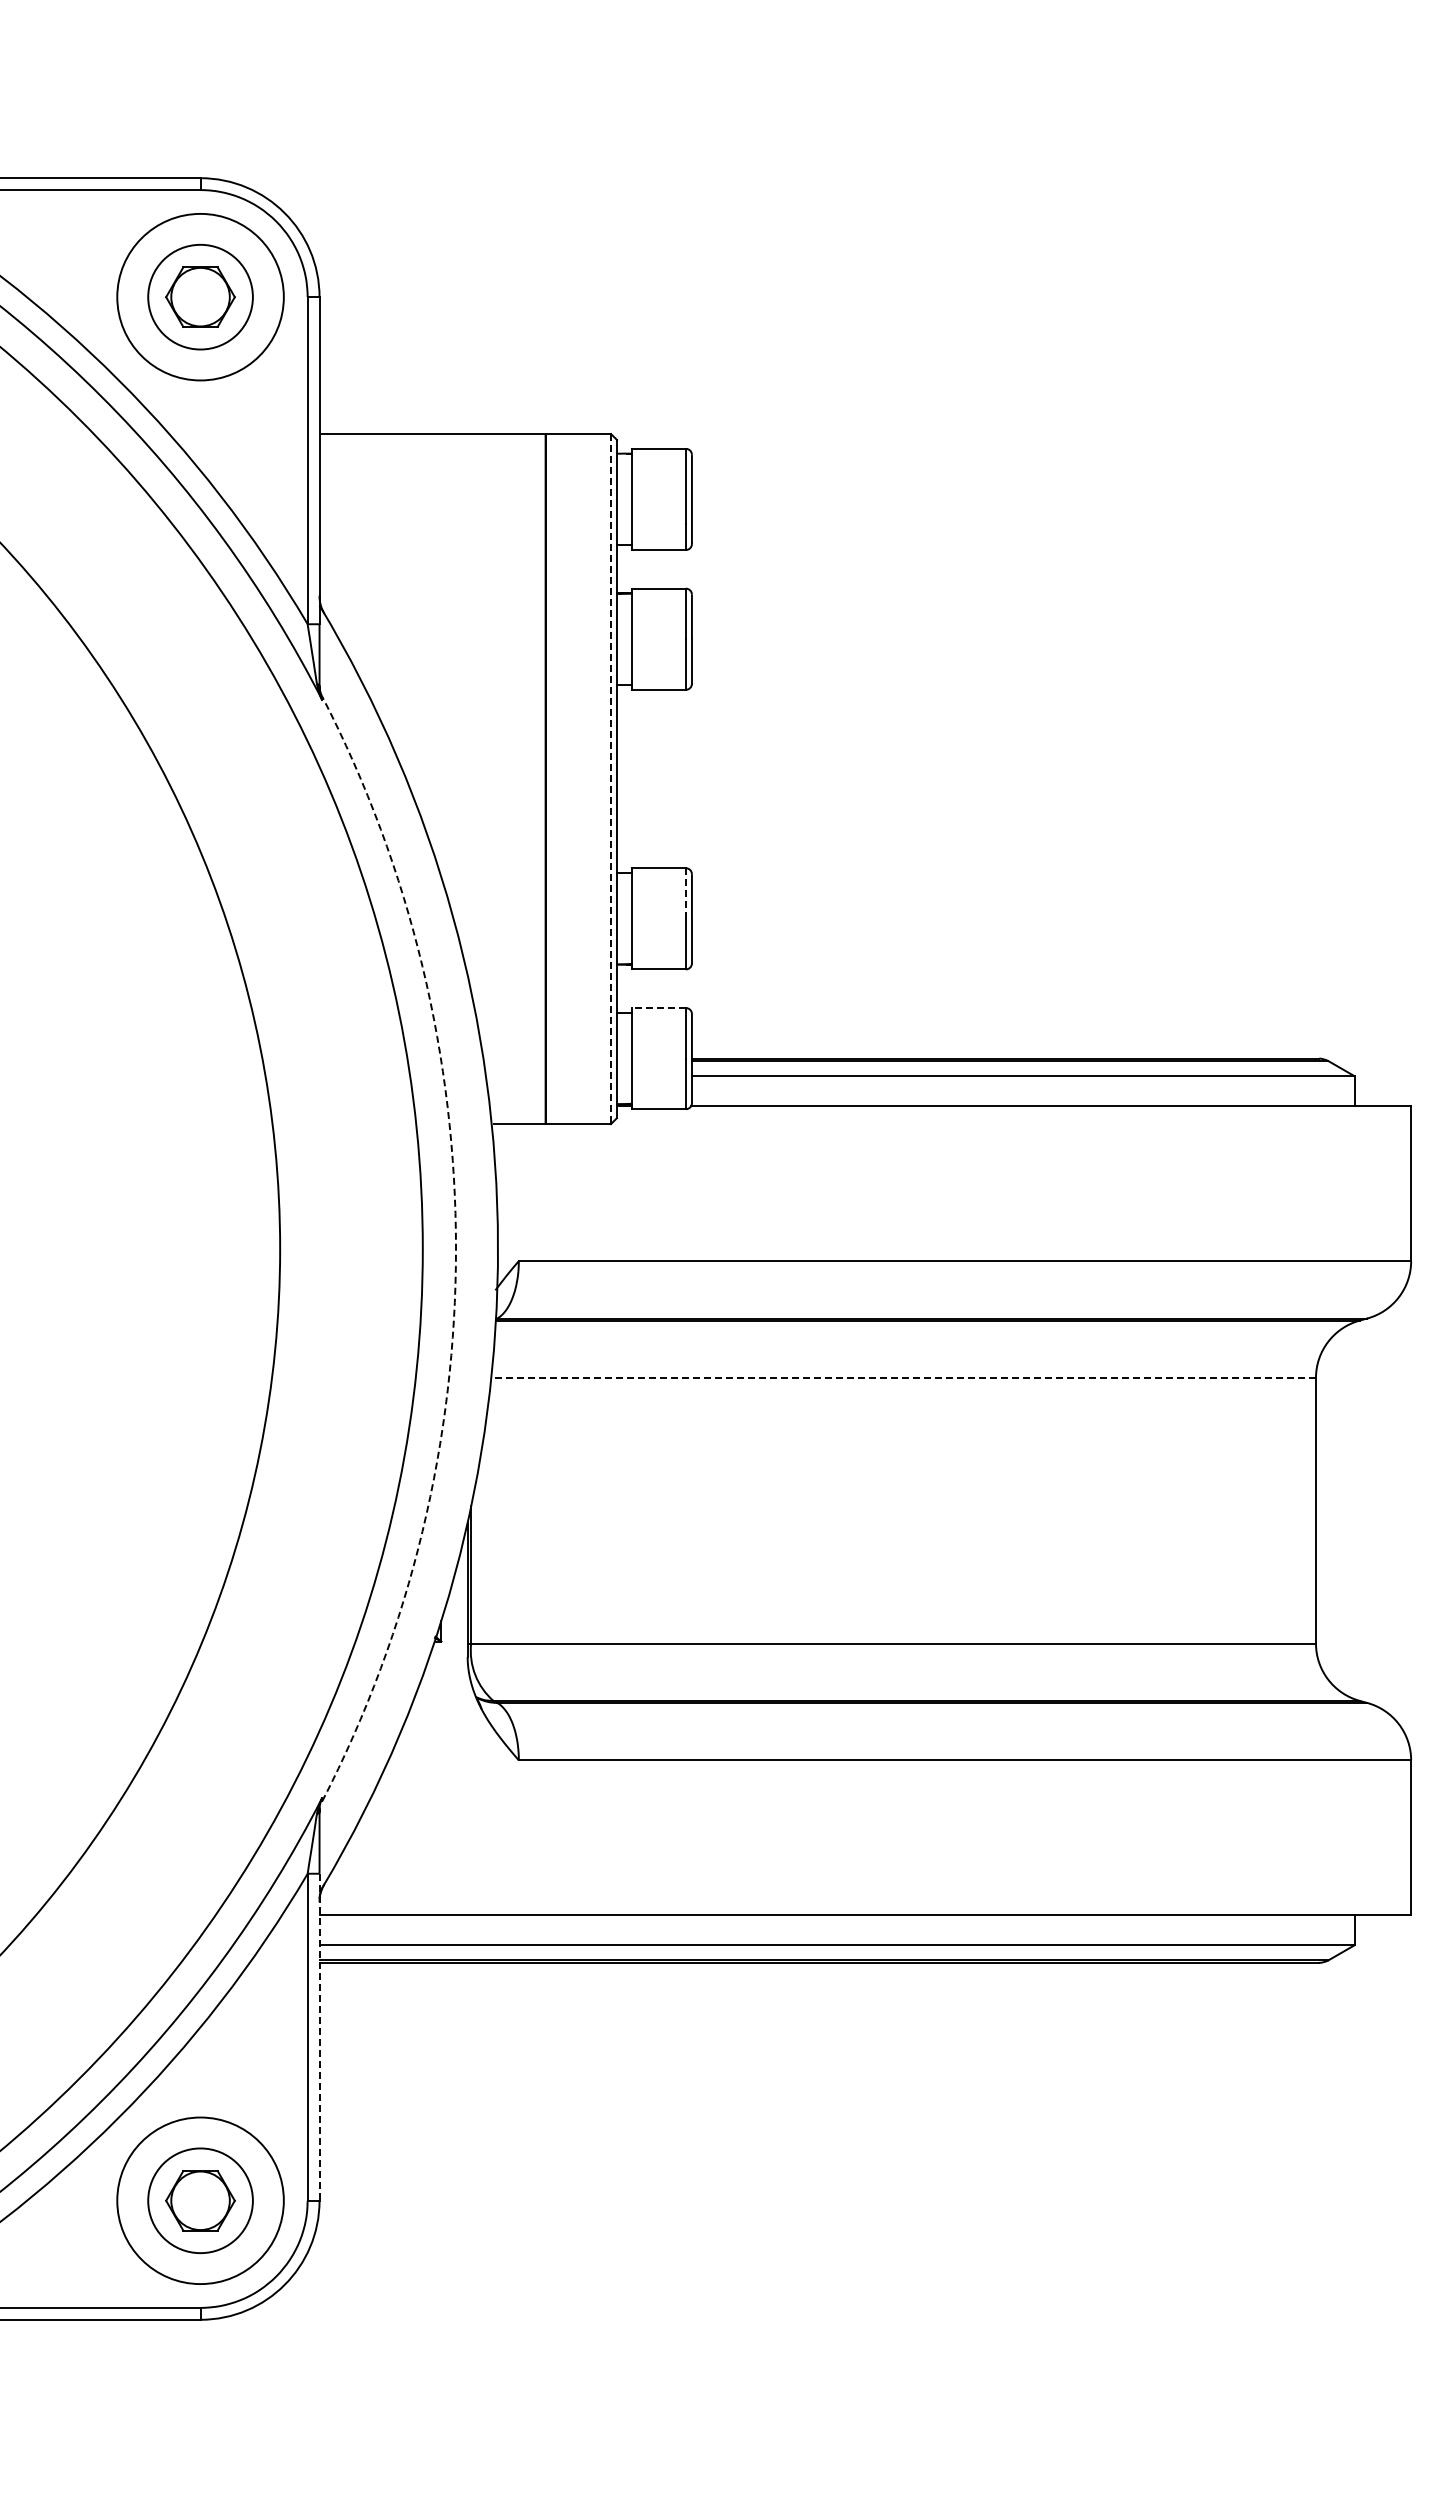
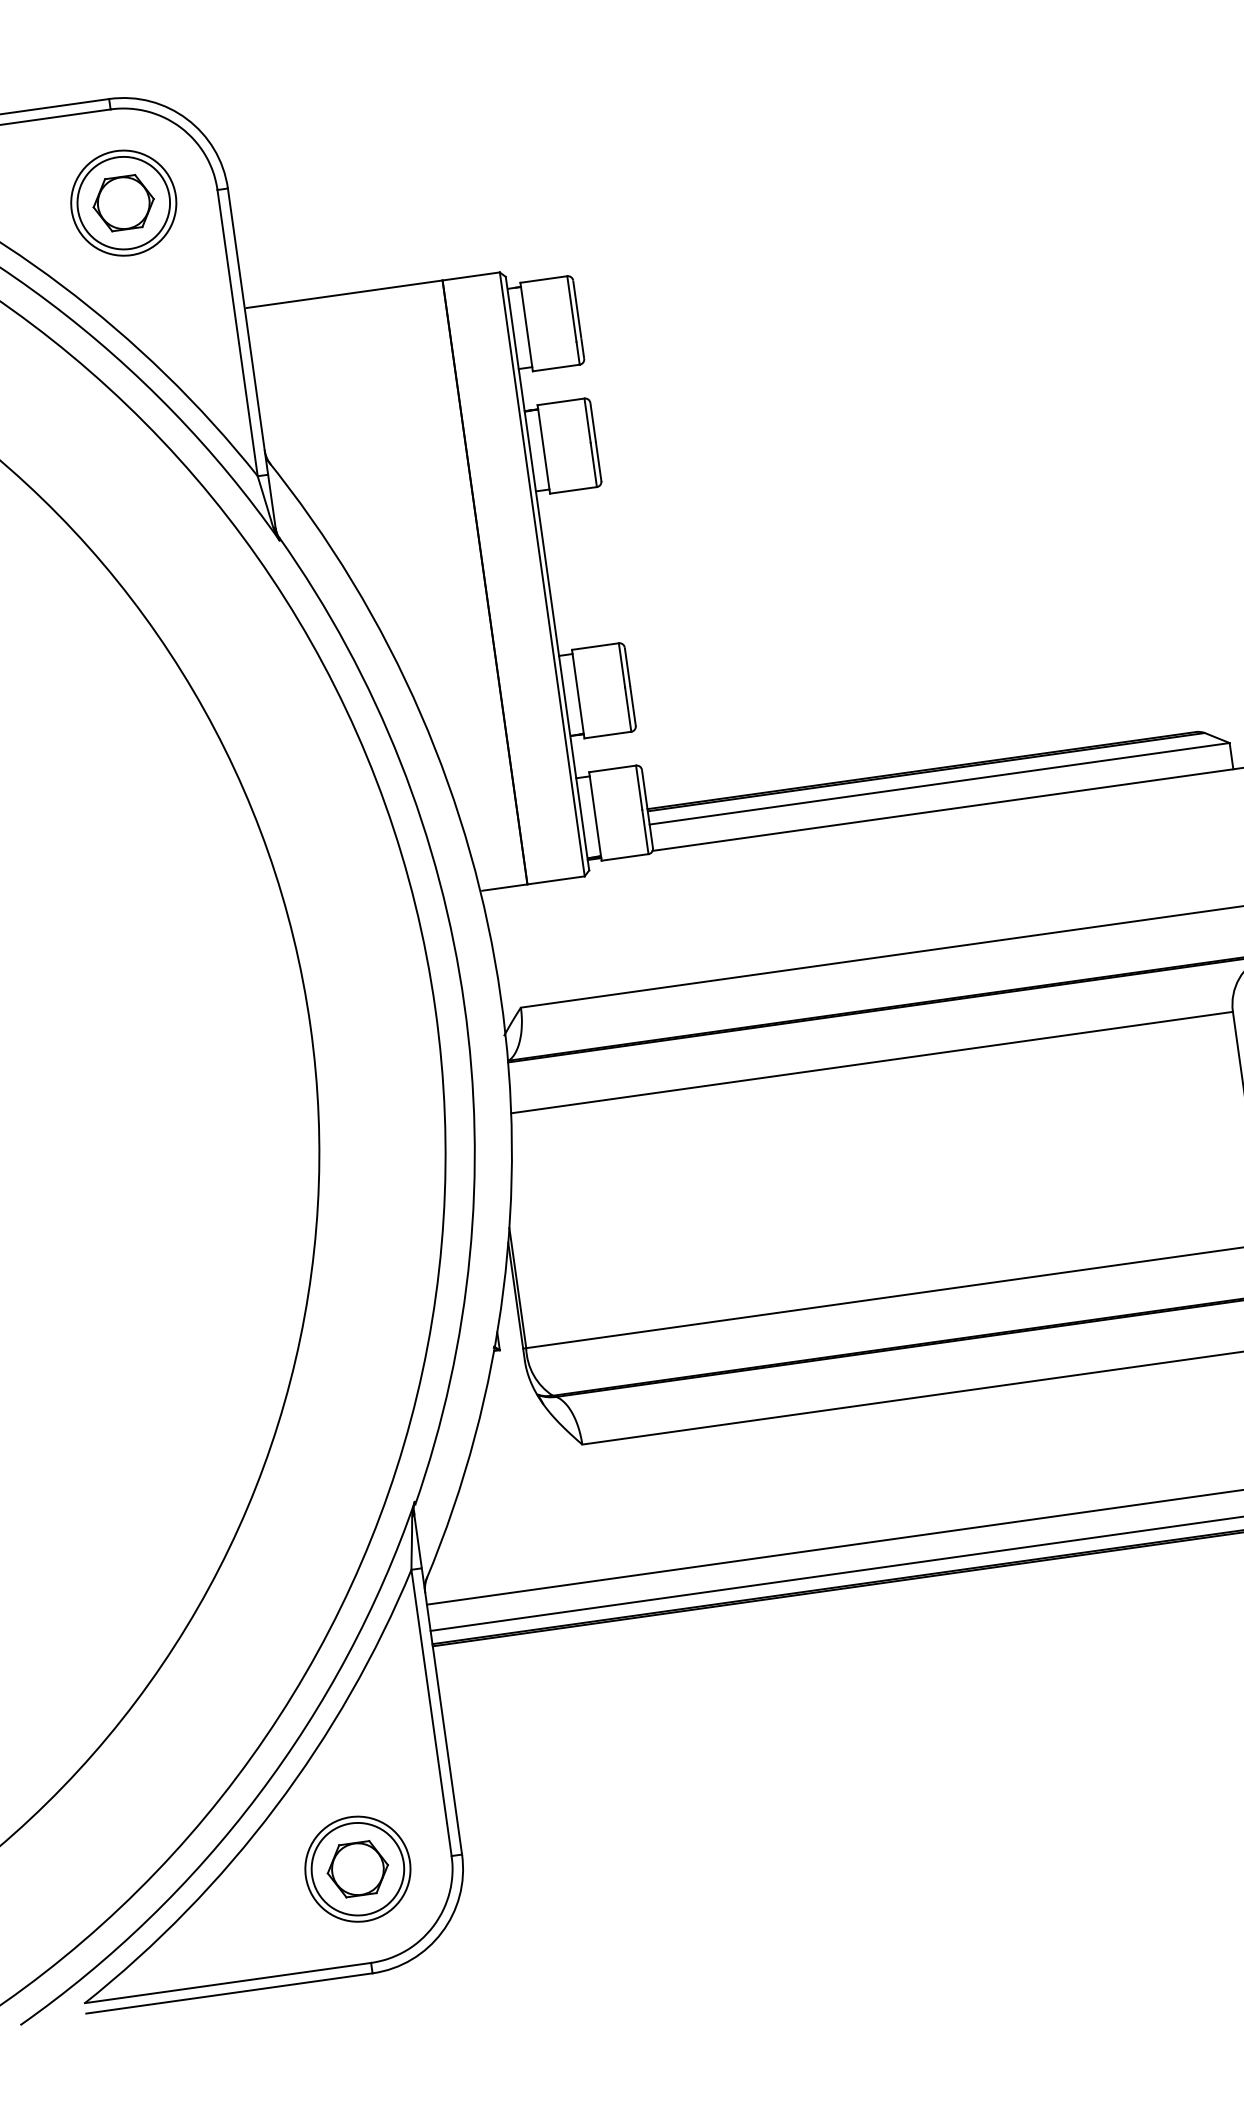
circle: (200, 296) -> (123, 202), size x0.71
line: (611, 779) -> (542, 574), dashed -> solid
line: (686, 893) -> (622, 665), dashed -> solid
line: (659, 1008) -> (612, 769), dashed -> solid
arc: (456, 1249) -> (464, 1005), dashed -> solid
line: (903, 1377) -> (871, 1062), dashed -> solid
line: (319, 2037) -> (441, 1711), dashed -> solid
circle: (200, 2200) -> (357, 1868), size x0.71

